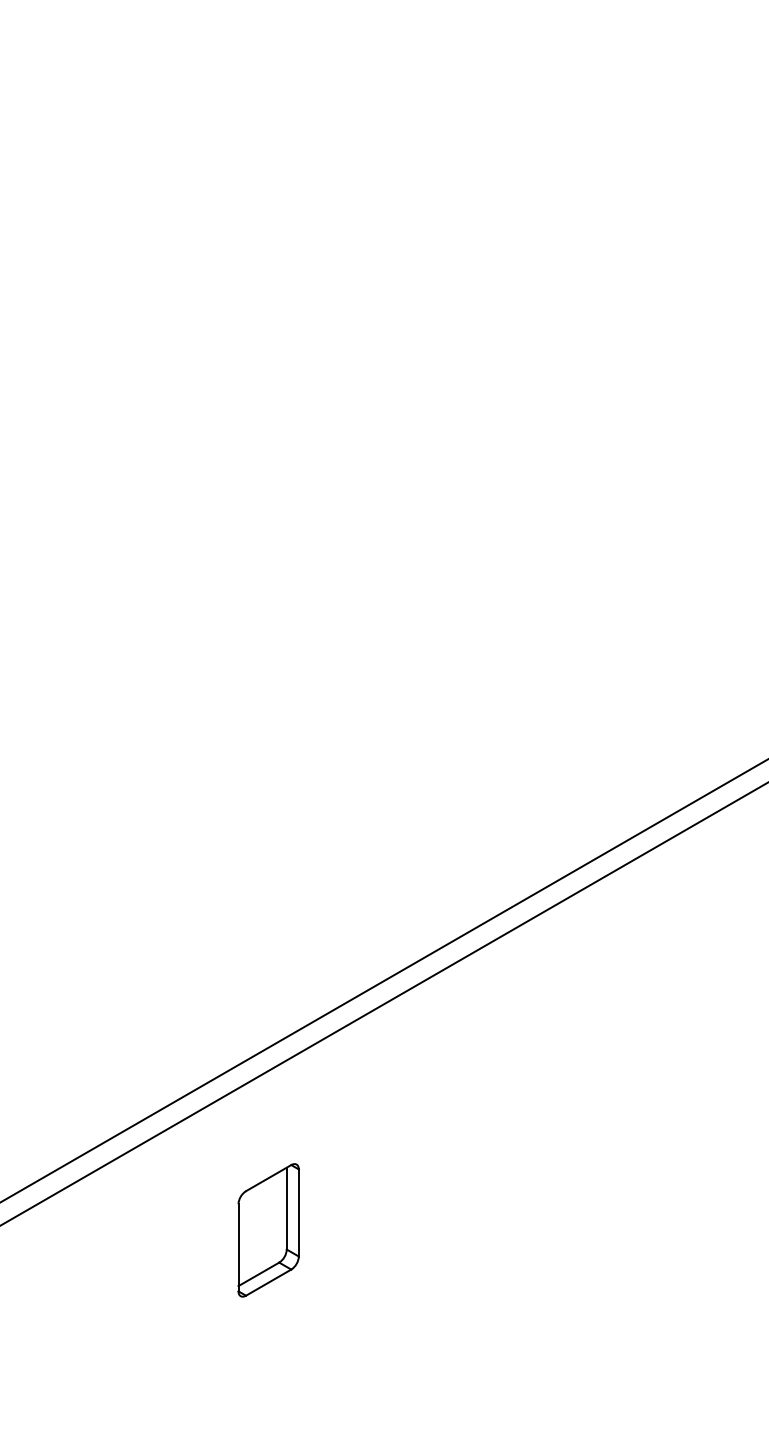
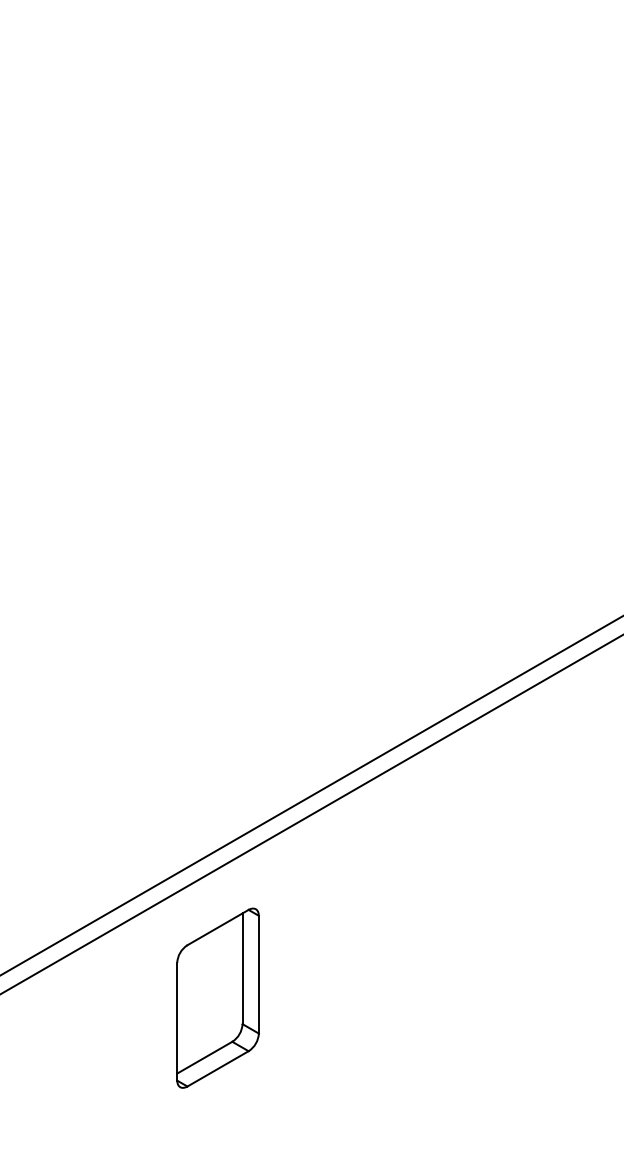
part: (268, 1229) -> (217, 997), size x1.67

